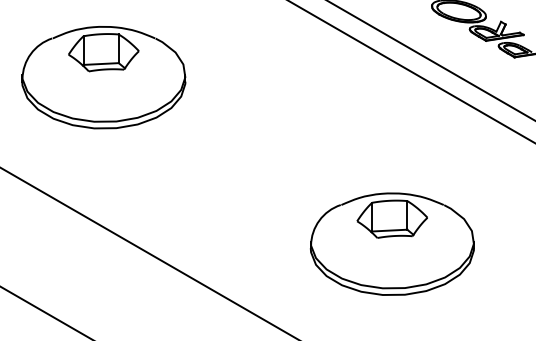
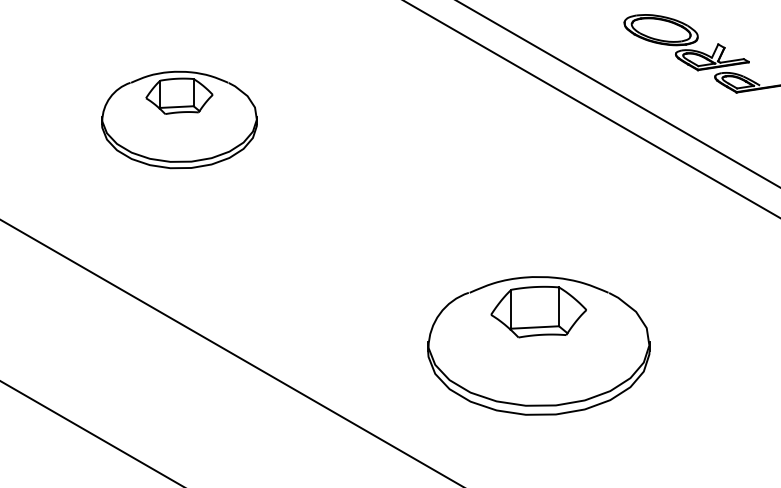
part: (103, 77) -> (179, 119), size x0.7
part: (392, 243) -> (538, 345), moved

